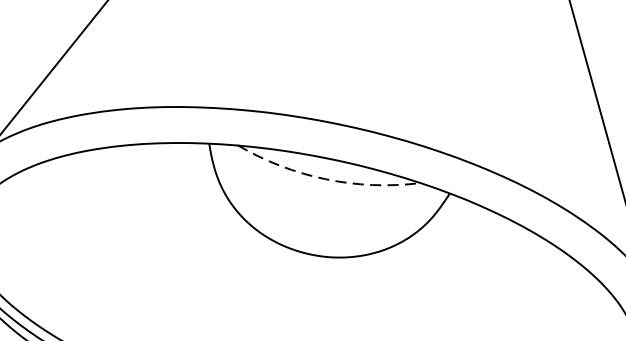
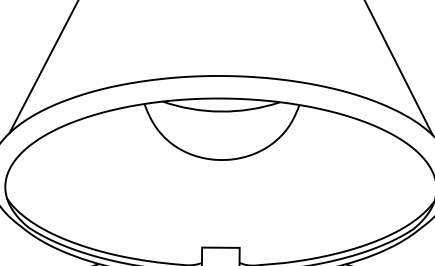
arc: (325, 178) -> (220, 111), dashed -> solid

